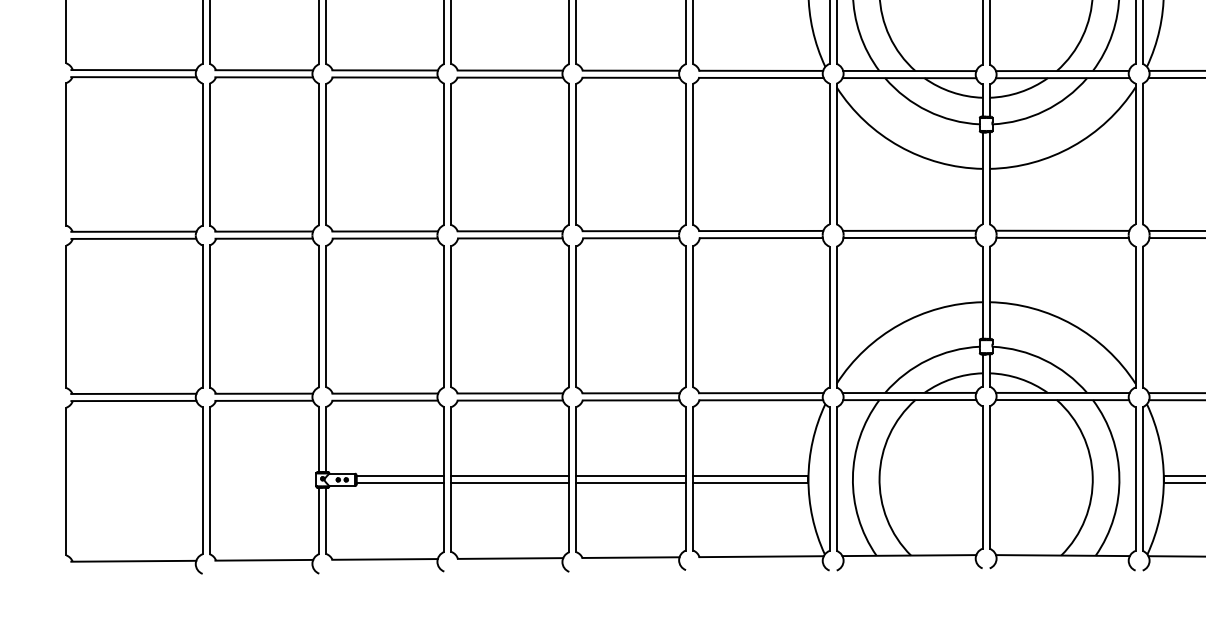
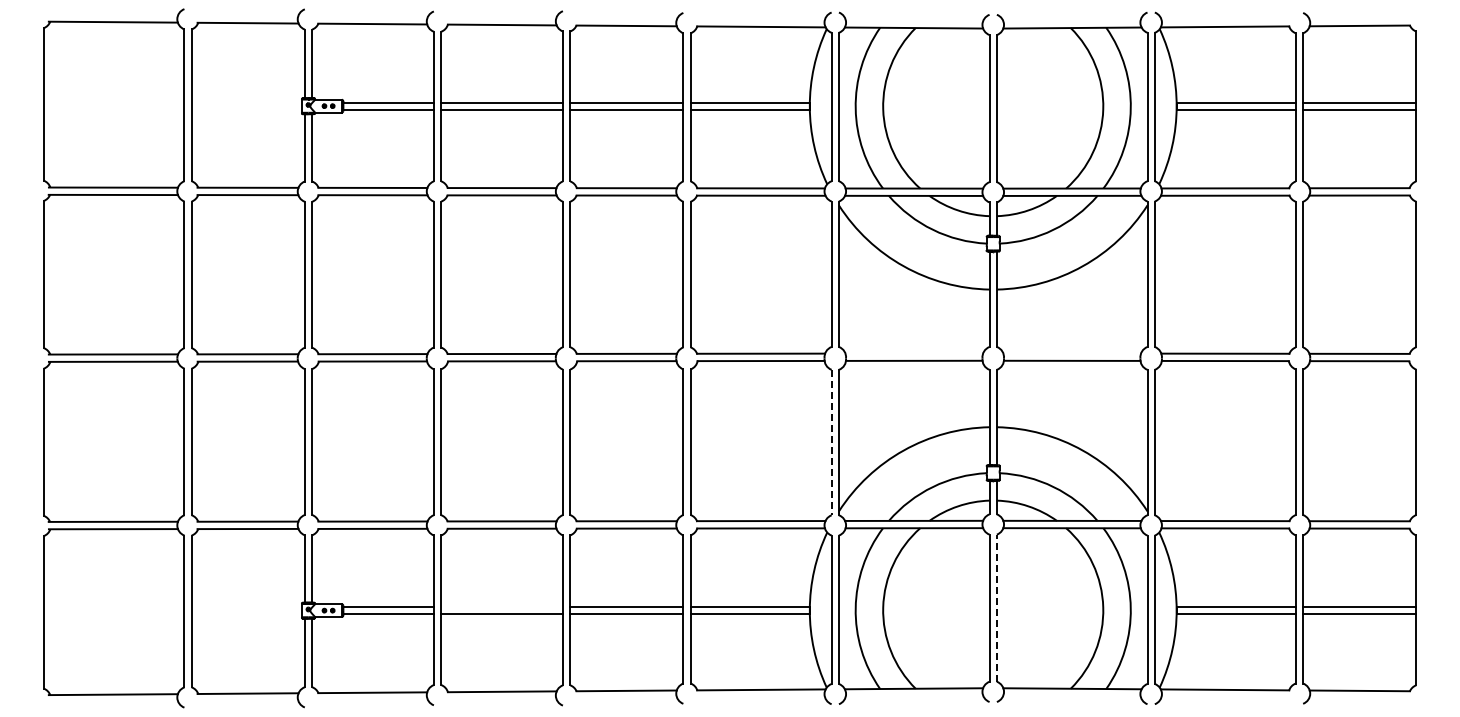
line: (909, 230) -> (914, 353), removed
line: (1062, 230) -> (1072, 353), removed
line: (829, 317) -> (831, 442), solid -> dashed
line: (509, 475) -> (501, 606), removed
line: (989, 477) -> (996, 608), solid -> dashed

